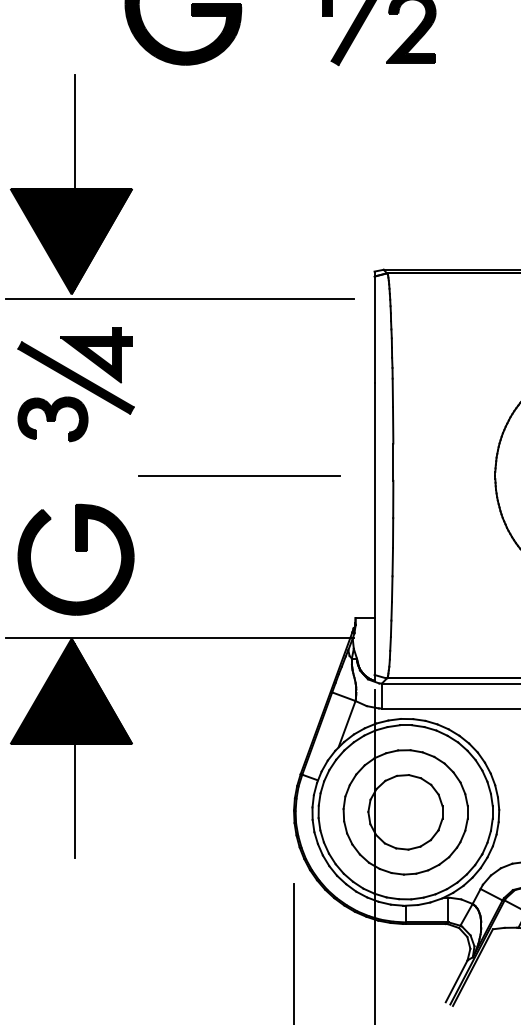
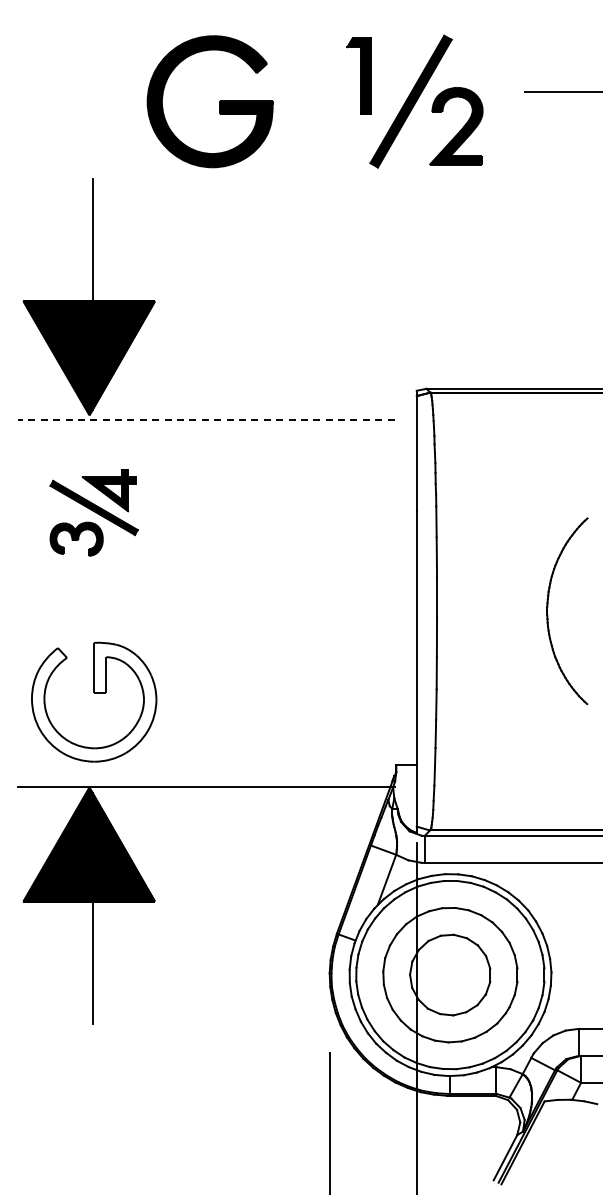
line: (179, 299) -> (205, 420), solid -> dashed
part: (75, 384) -> (93, 512), size x0.7
line: (239, 475) -> (270, 611), removed
fill: (75, 559) -> (93, 701), removed

